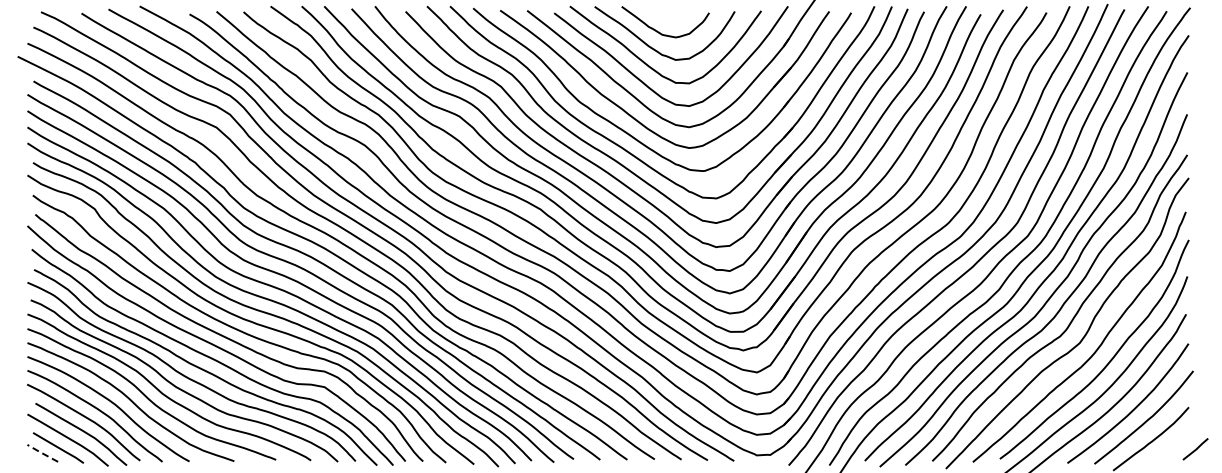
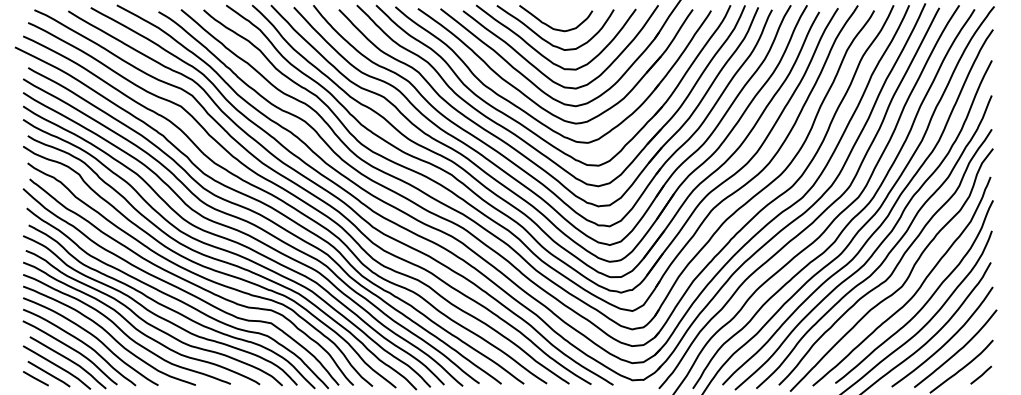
line: (1195, 449) -> (981, 375), moved
line: (41, 452) -> (34, 377), dashed -> solid

